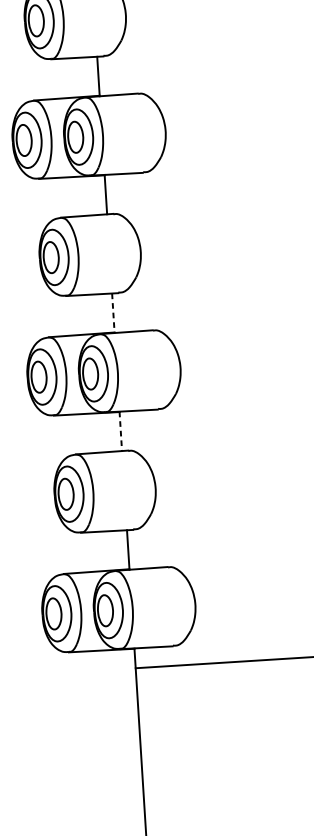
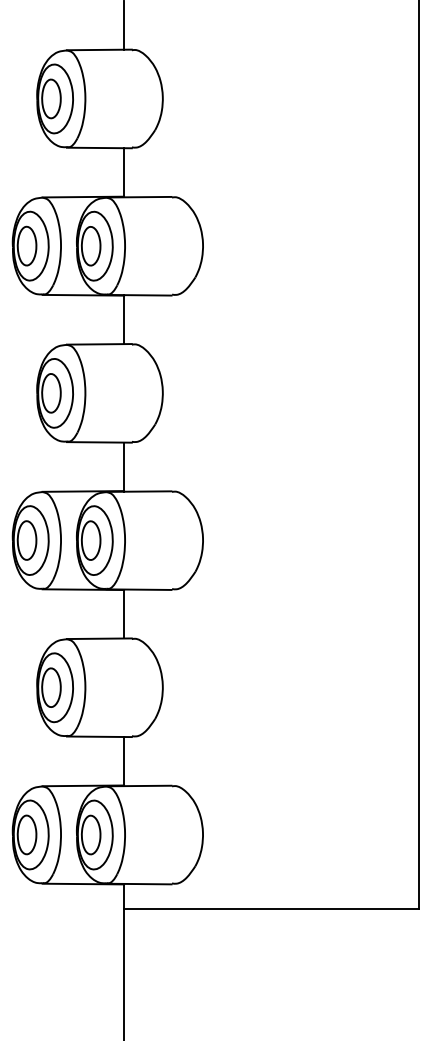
line: (113, 313) -> (124, 467), dashed -> solid
line: (121, 431) -> (124, 614), dashed -> solid

